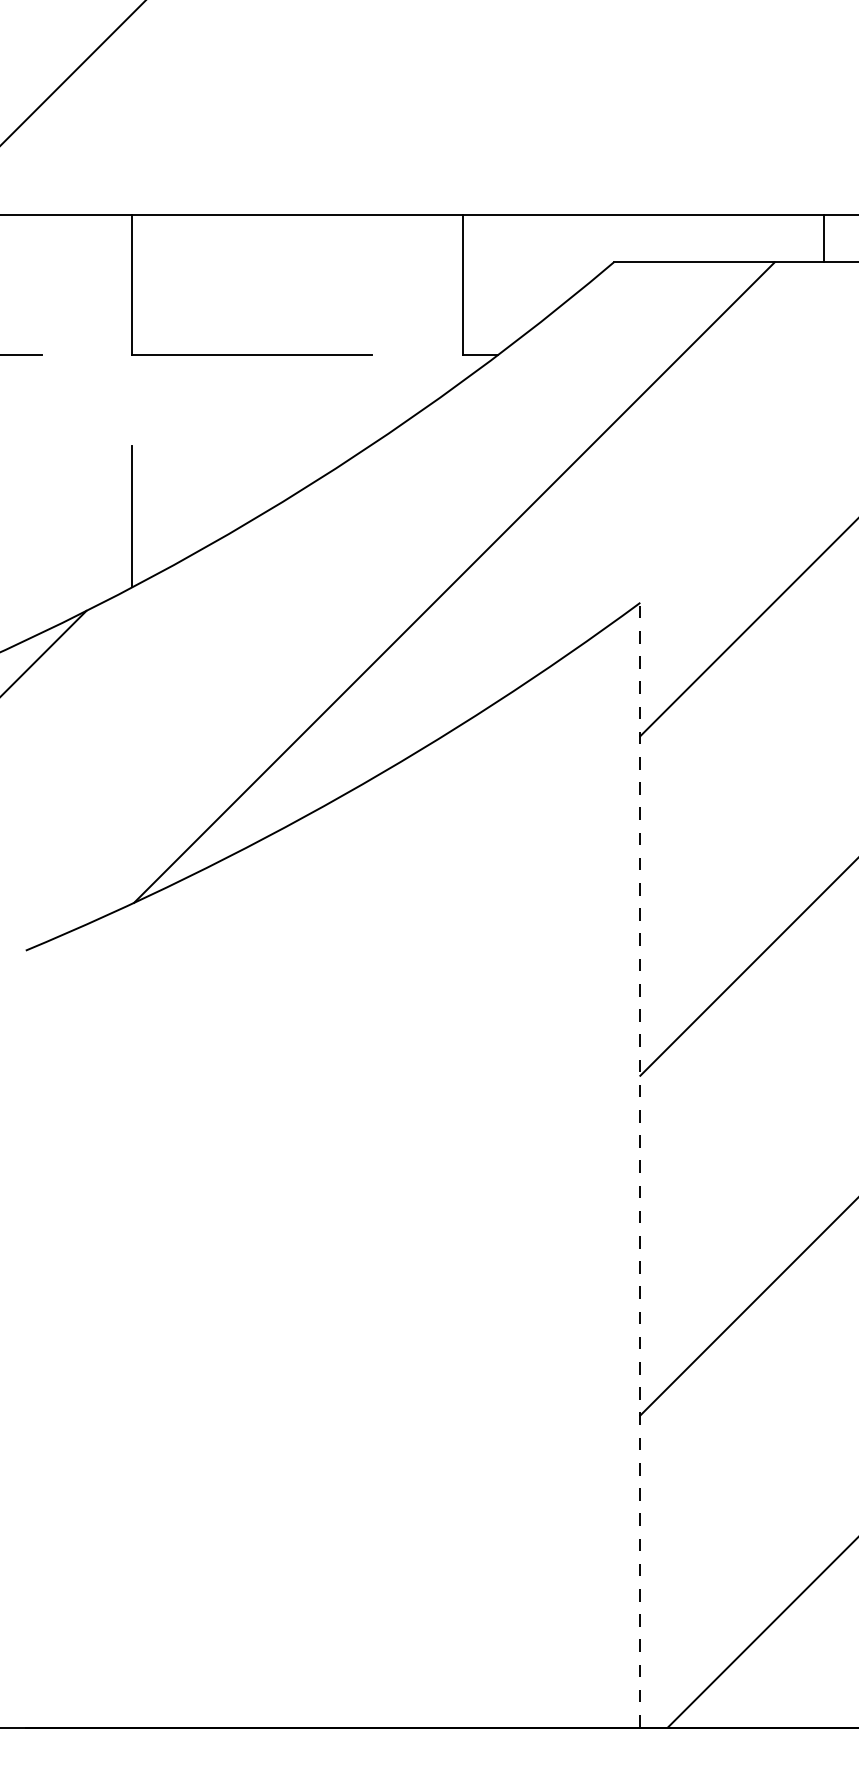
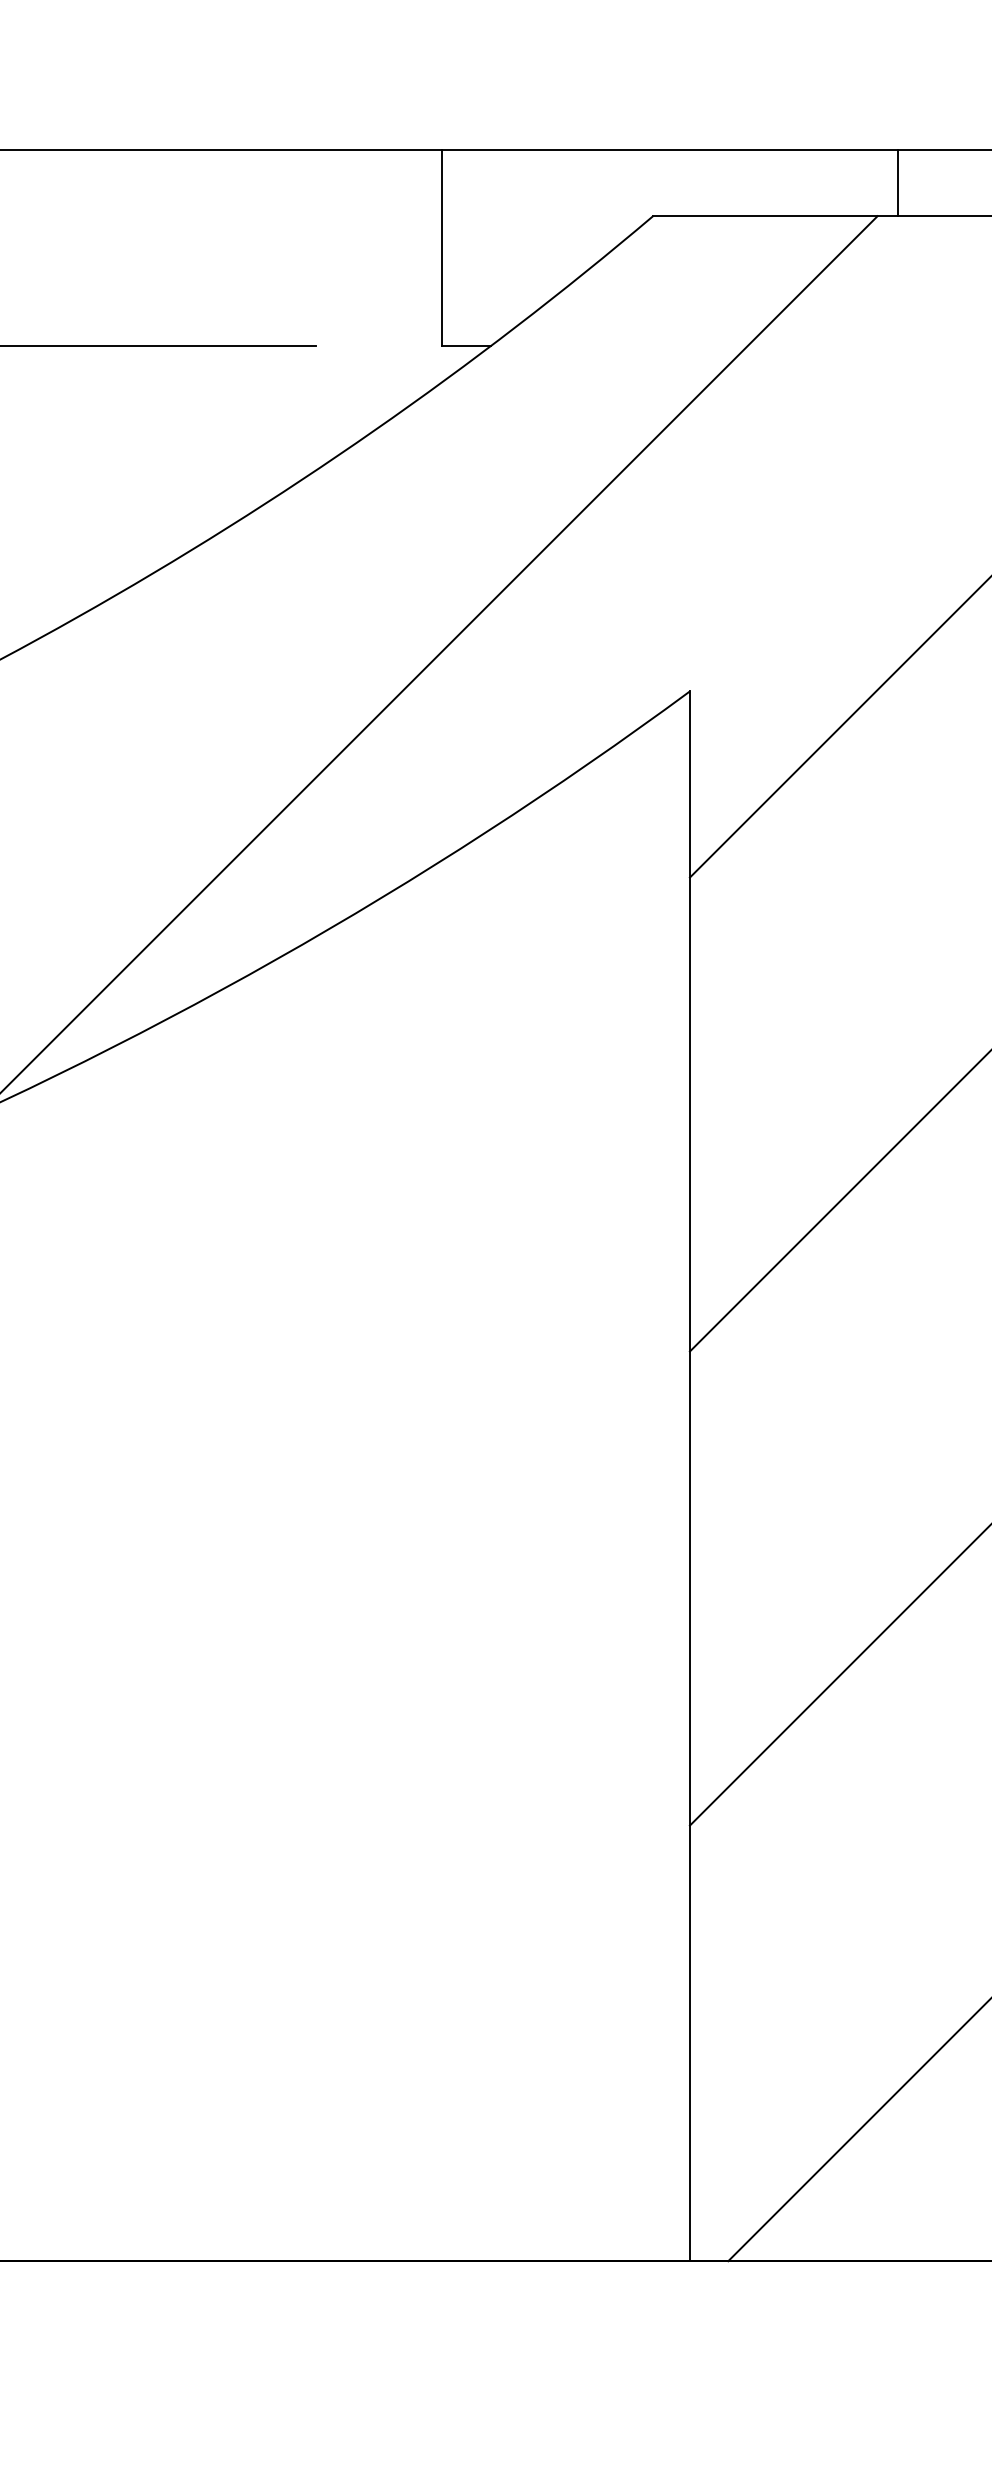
line: (823, 238) -> (898, 182), moved
line: (640, 1164) -> (690, 1475), dashed -> solid

